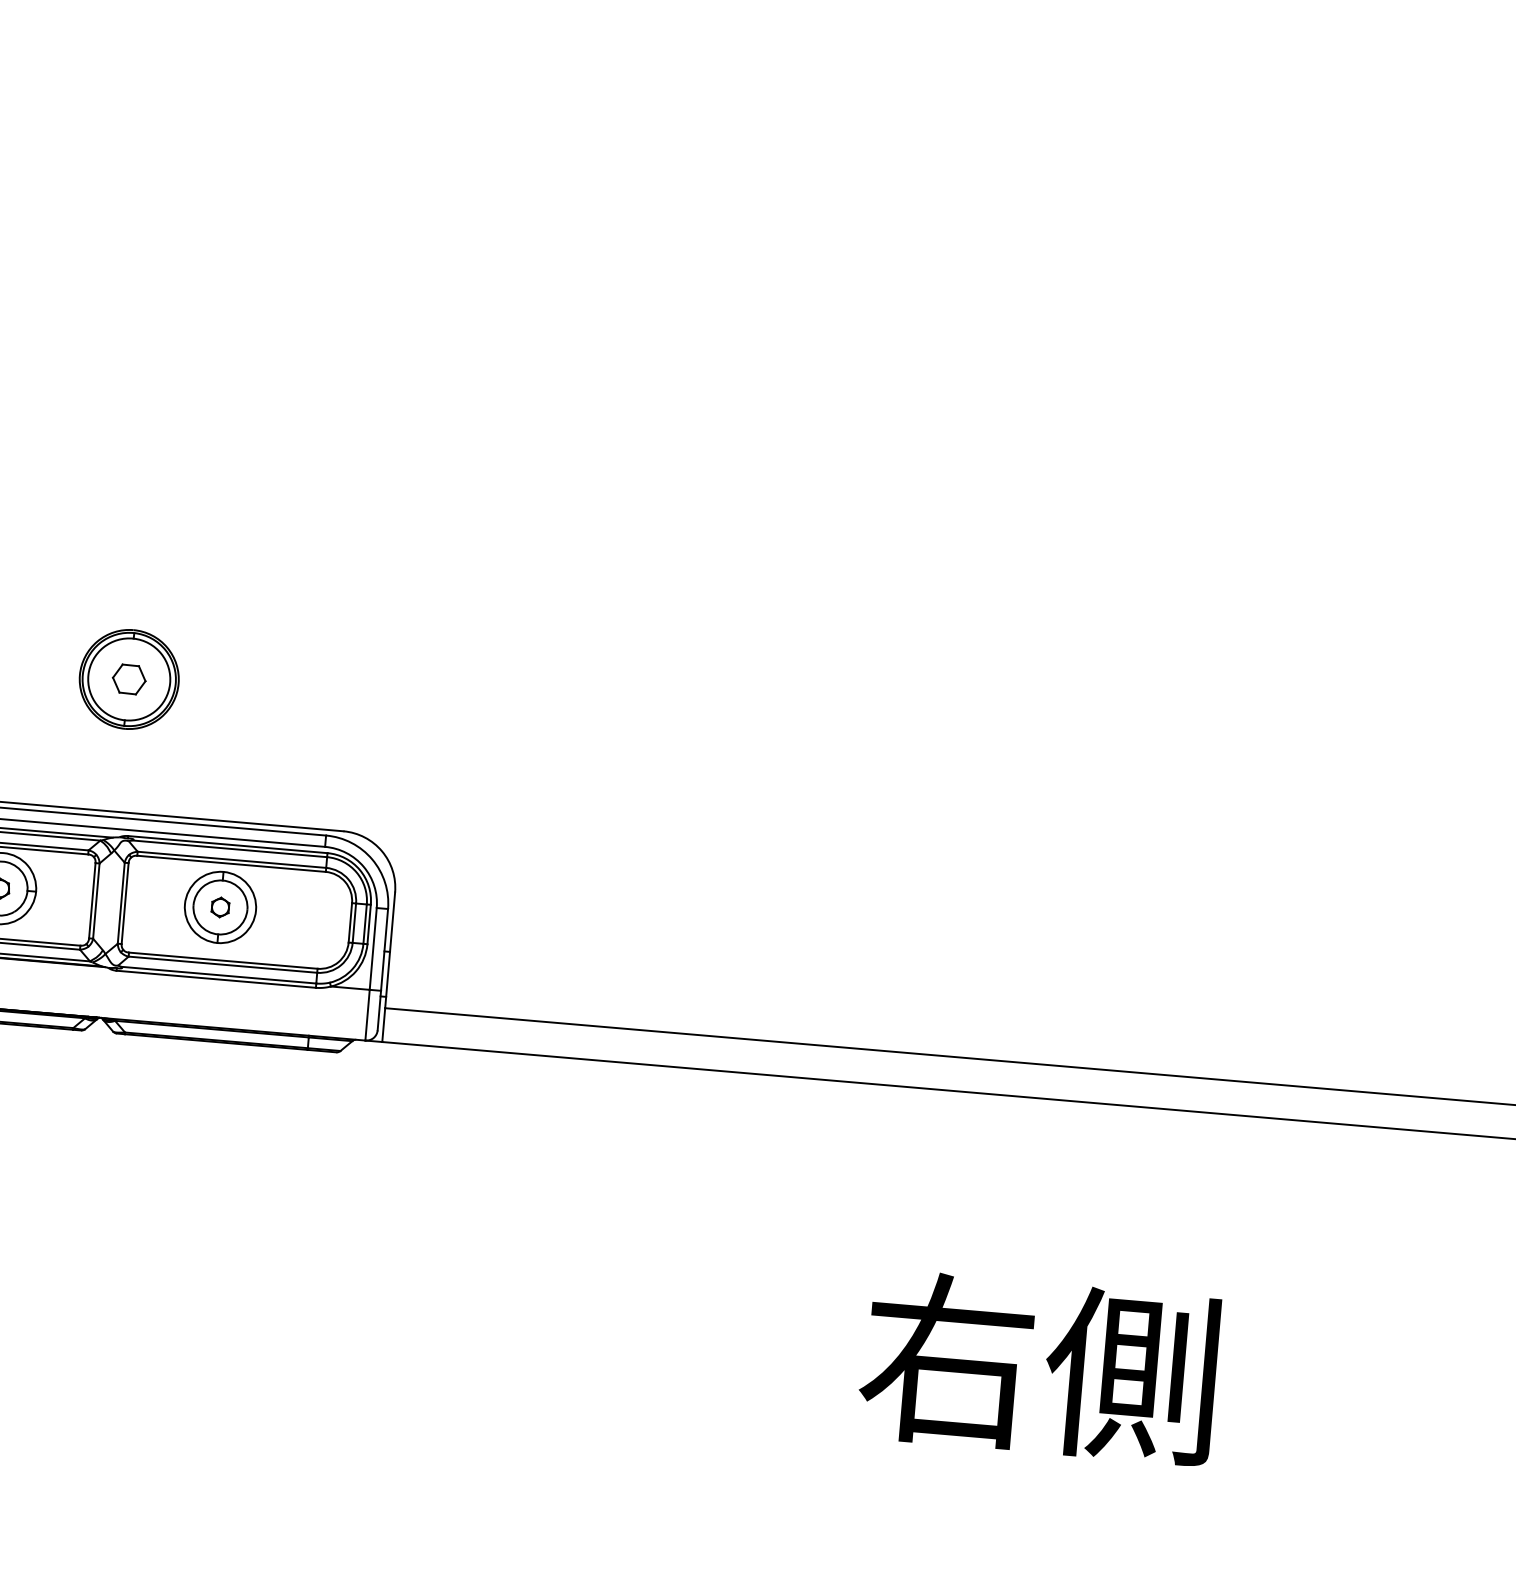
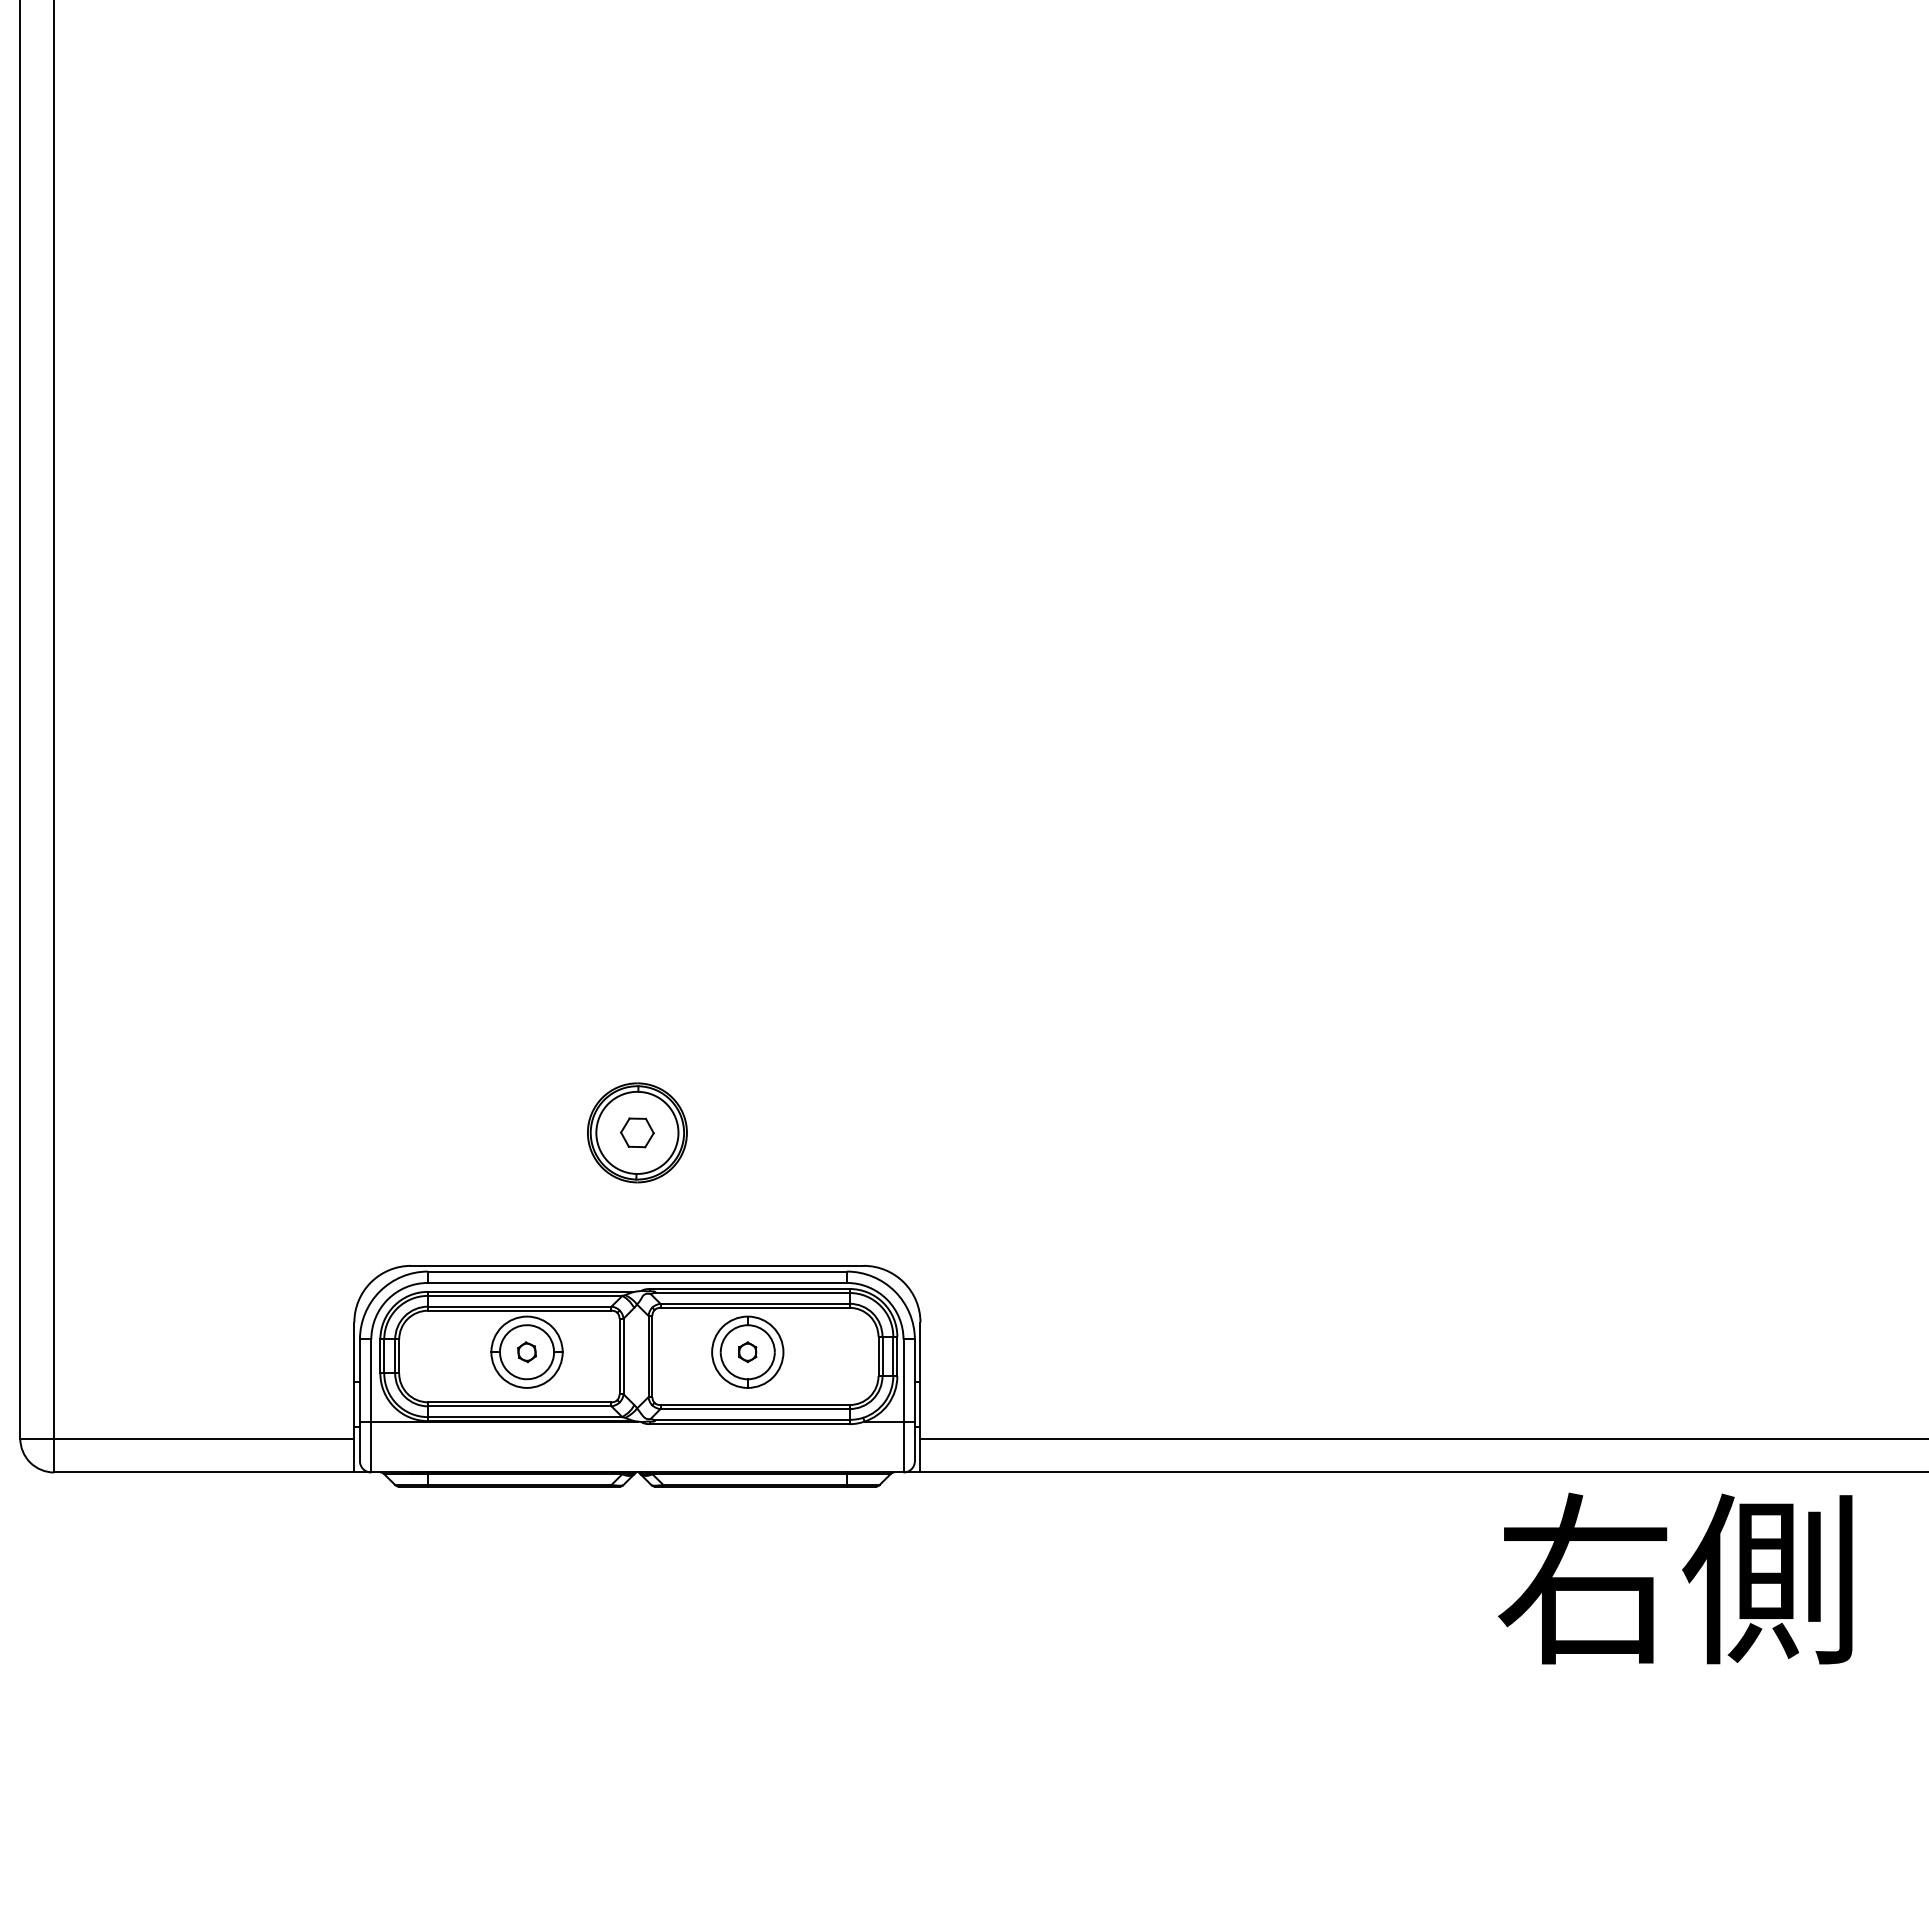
text: (1038, 1367) -> (1675, 1578), moved

